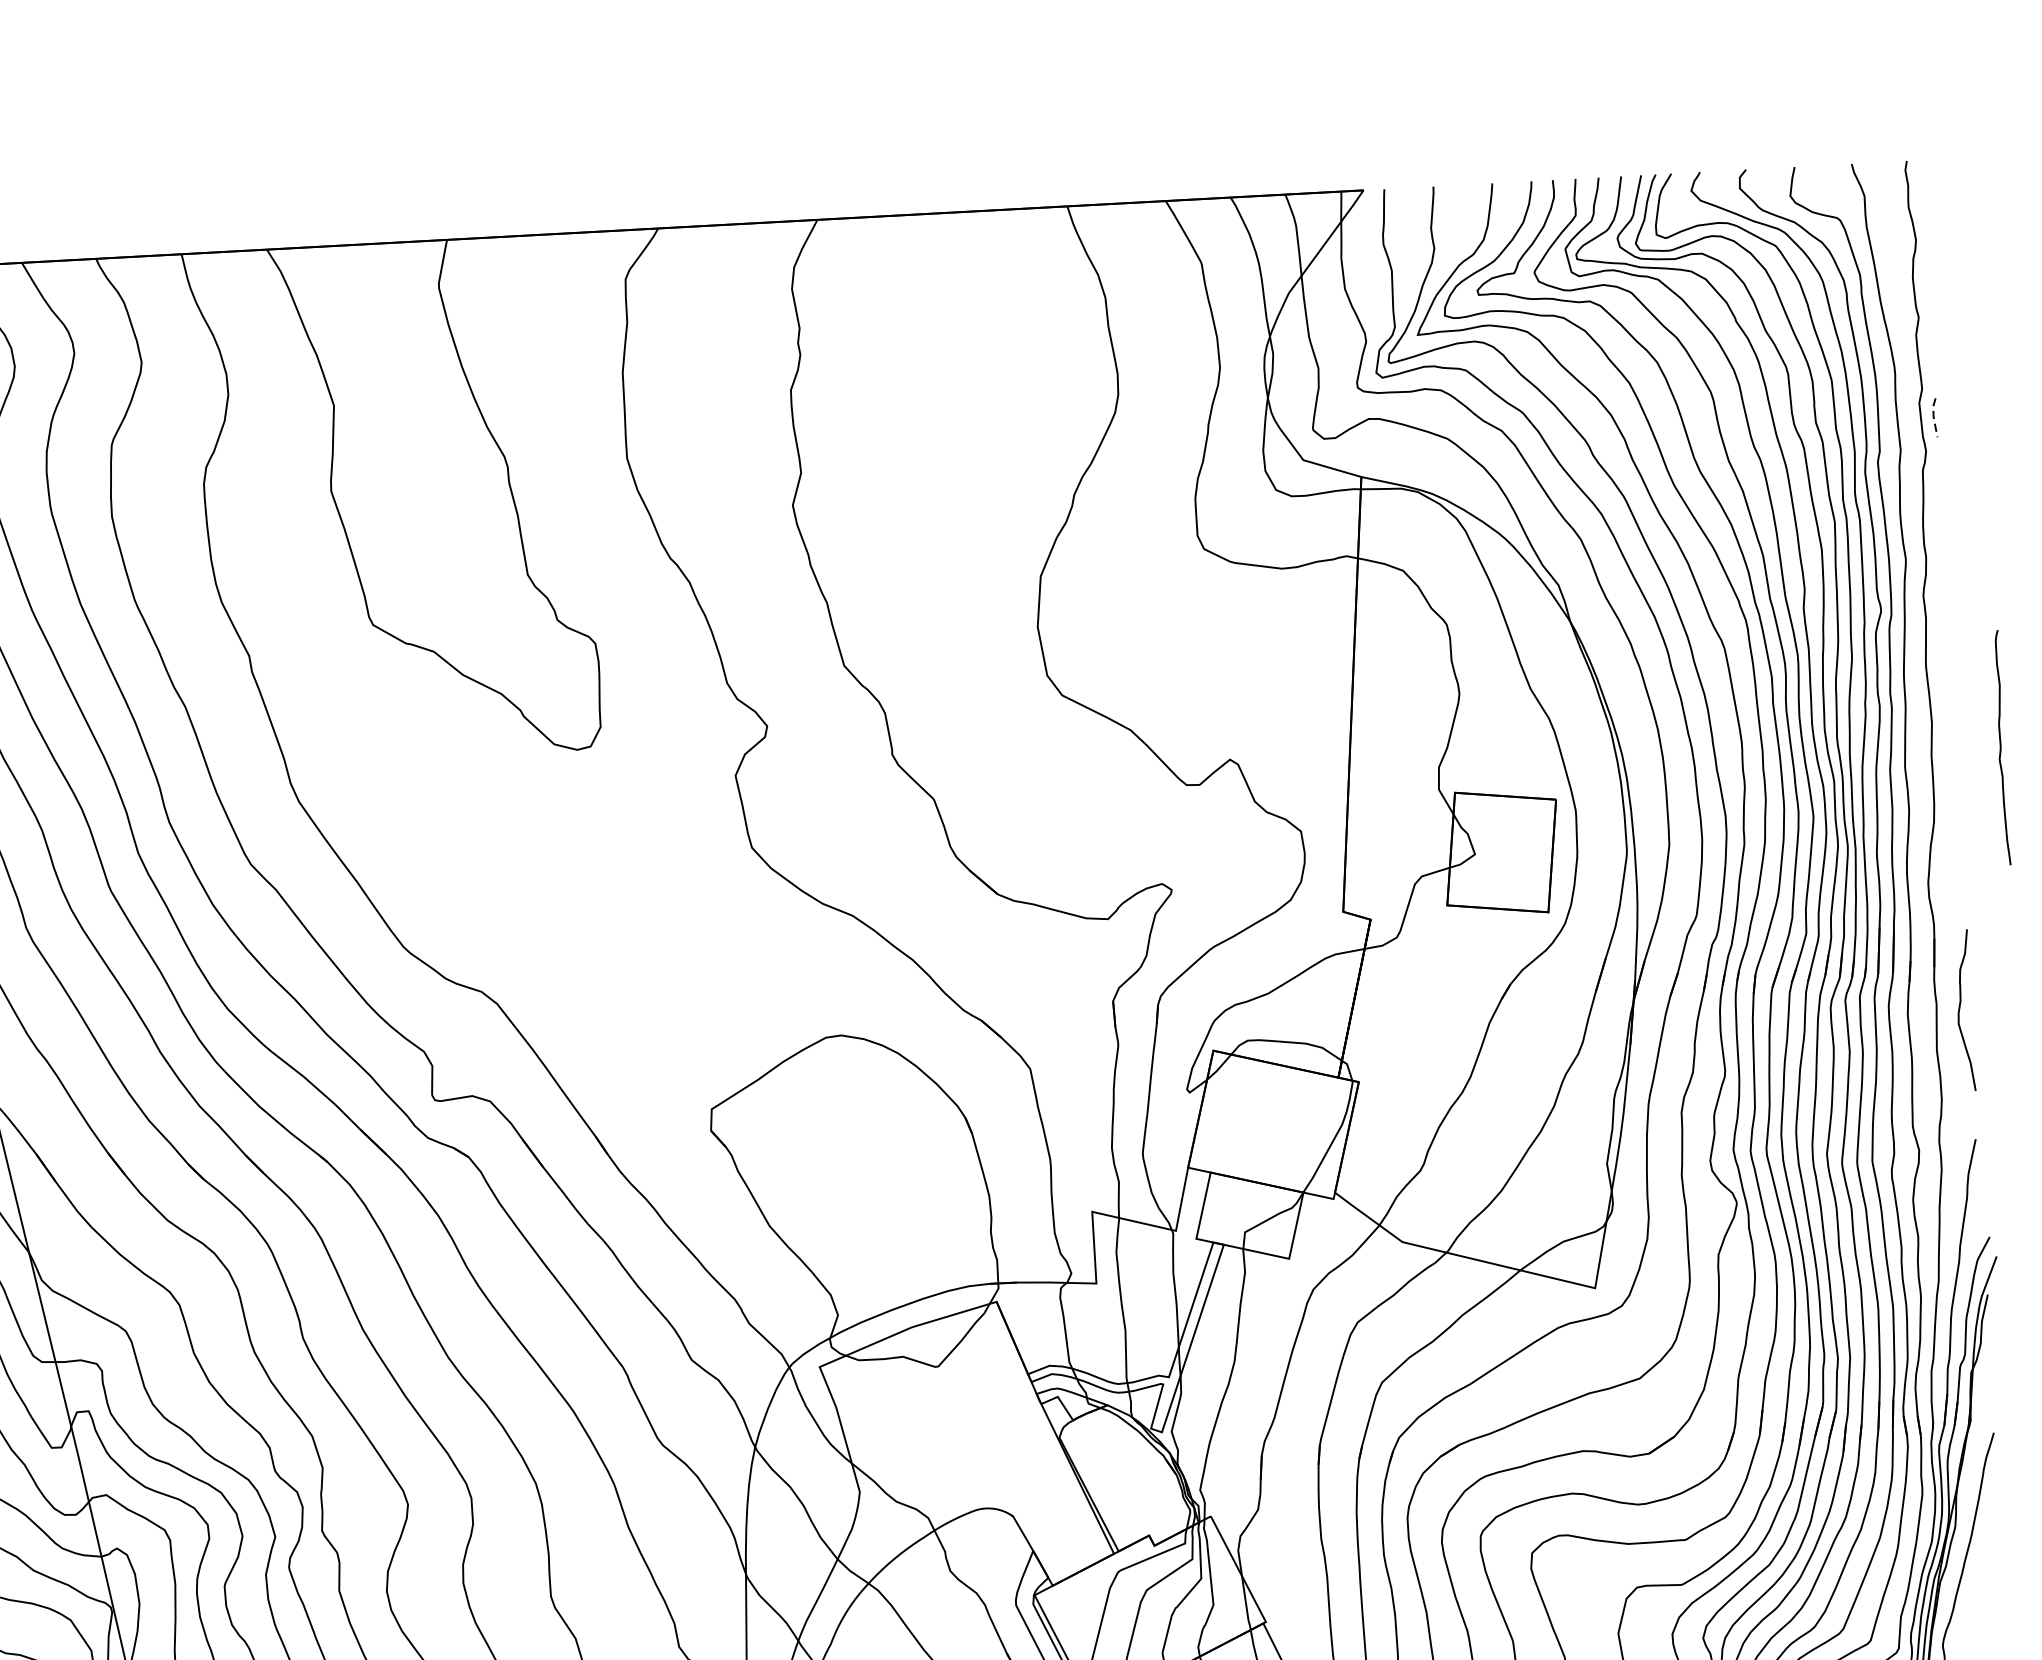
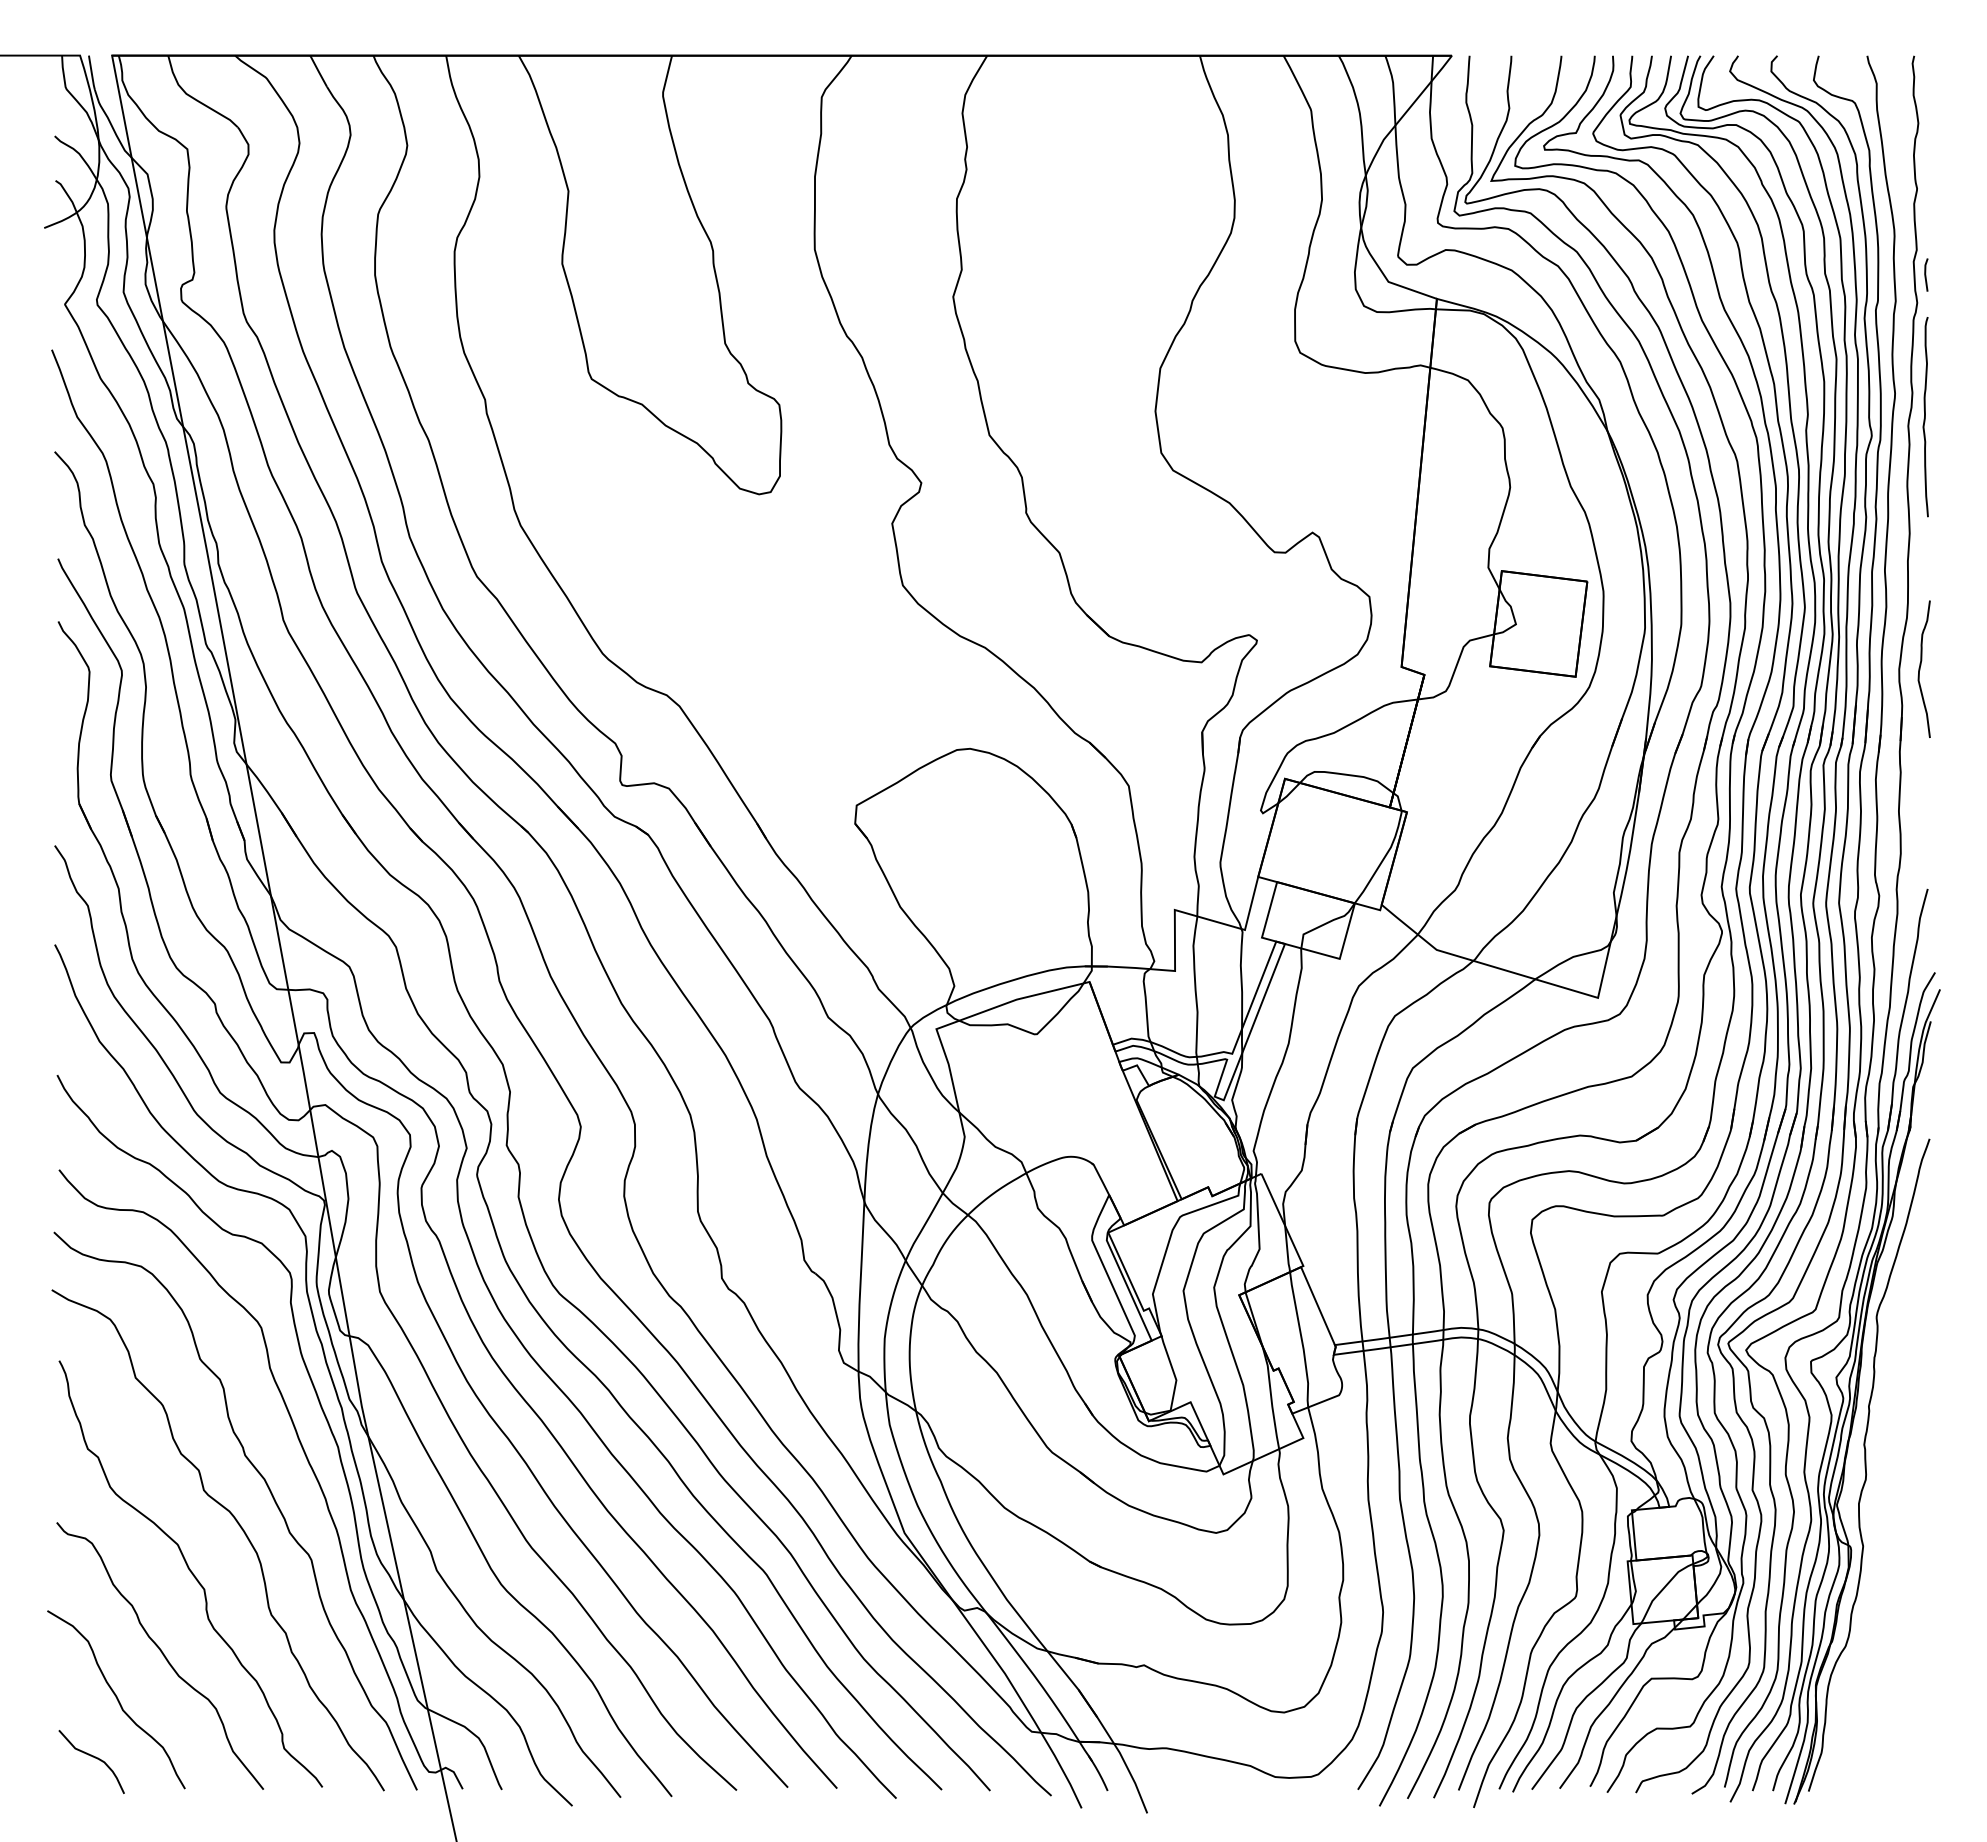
line: (1933, 417) -> (1925, 274), dashed -> solid
curve: (2001, 748) -> (1925, 417), moved
curve: (1960, 1009) -> (1920, 668), moved

